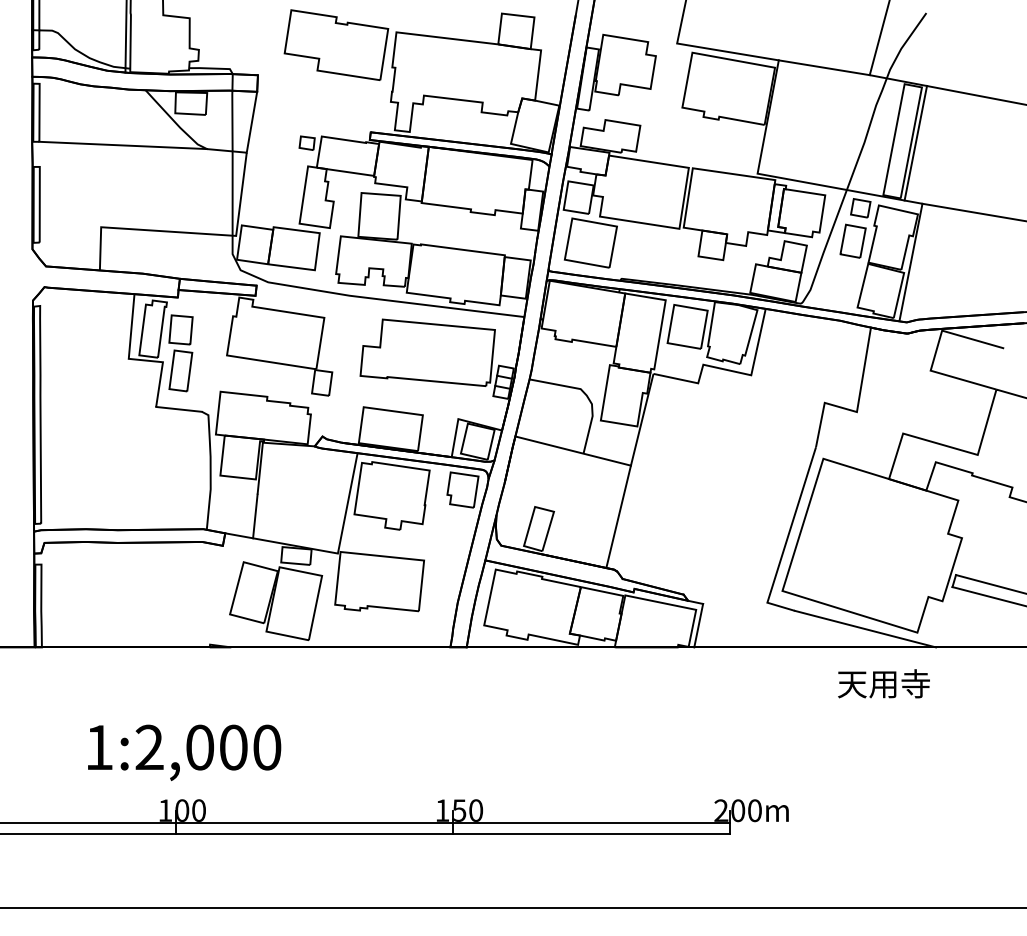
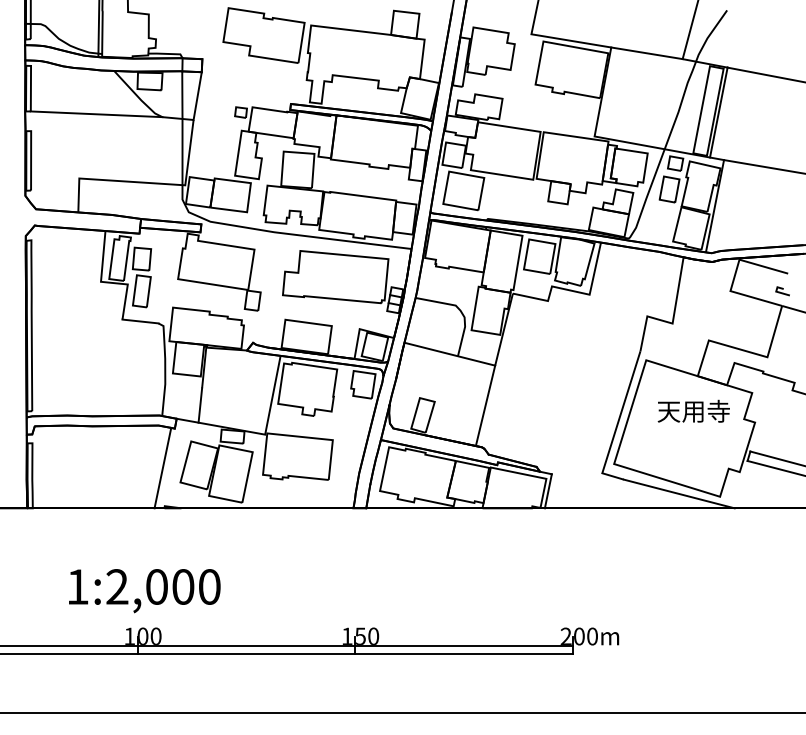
line: (997, 368) -> (782, 289), added
line: (207, 595) -> (162, 467), added
text: (883, 683) -> (693, 411), moved

